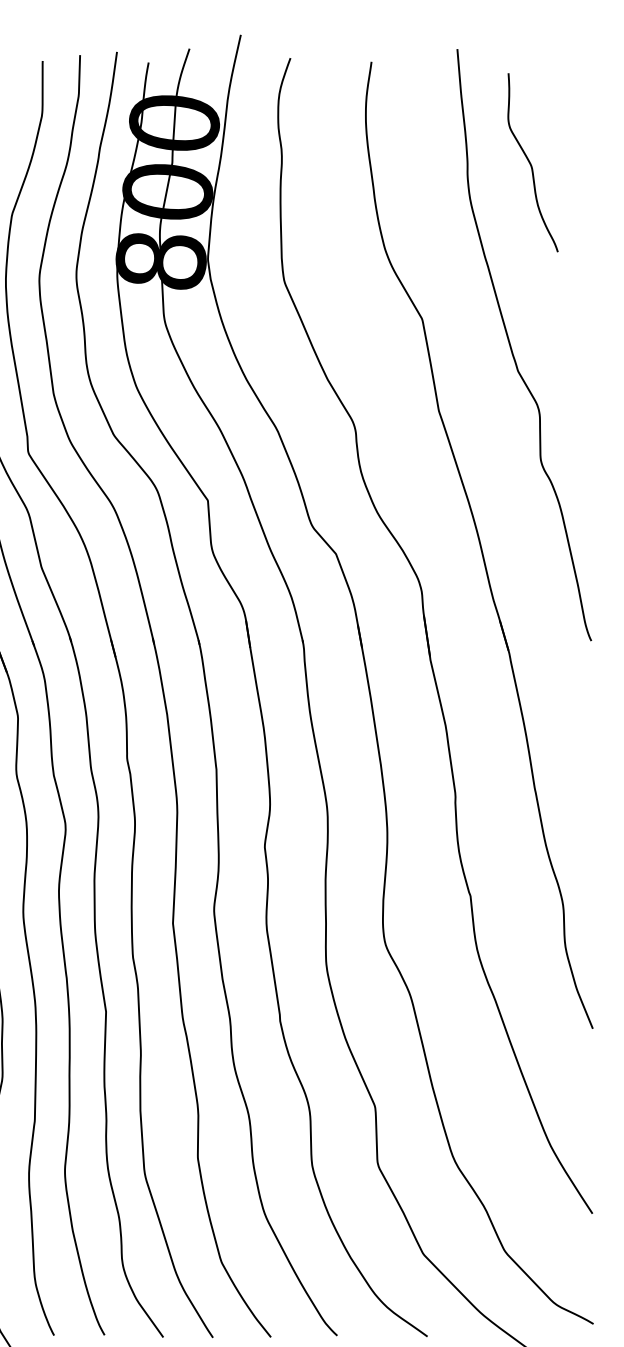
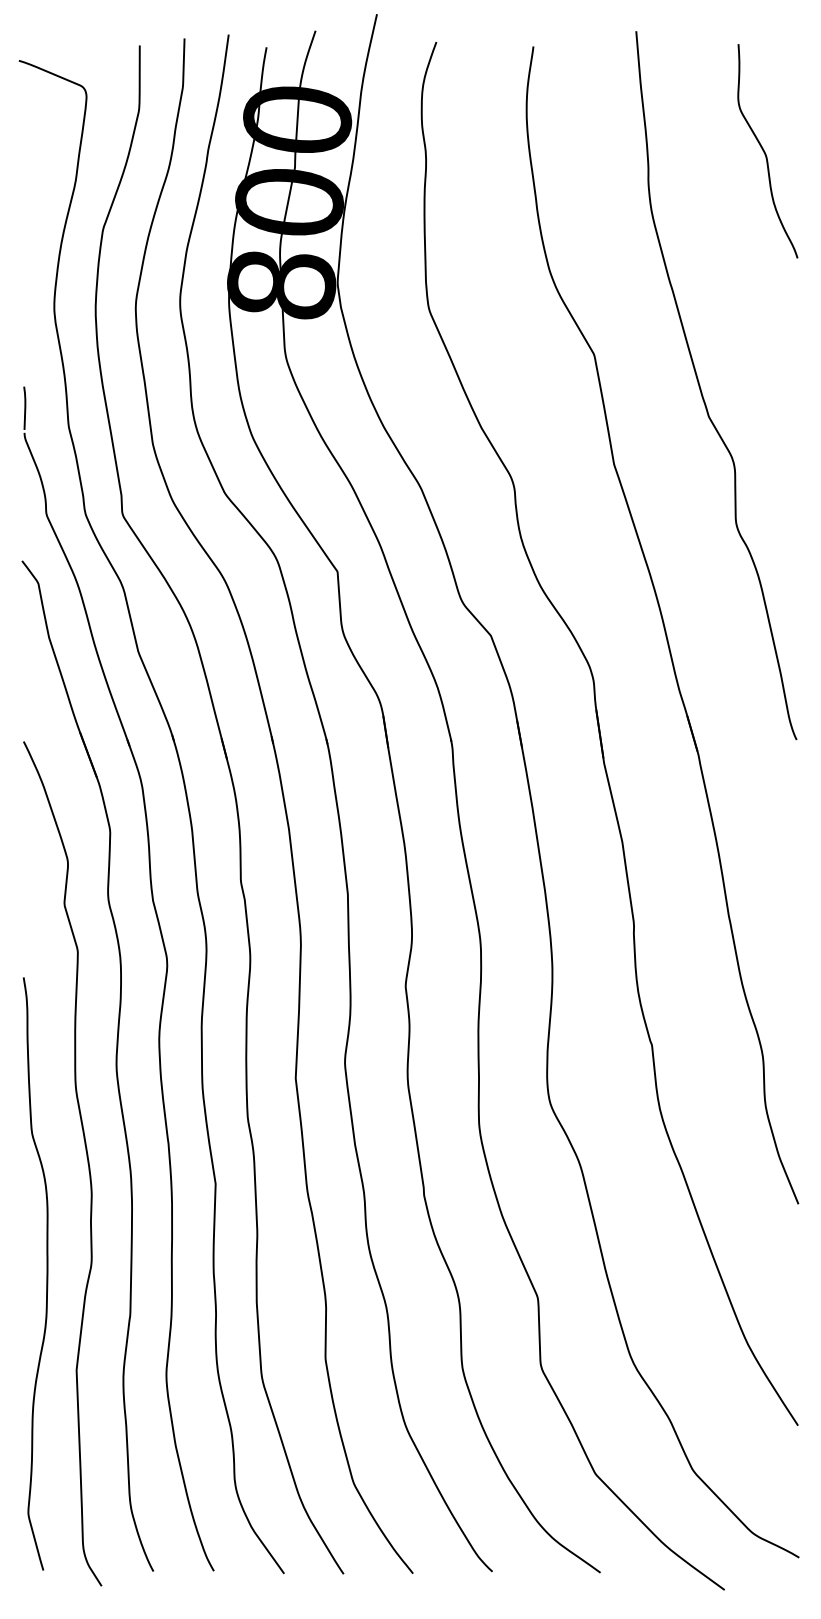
curve: (531, 162) -> (765, 151), moved

